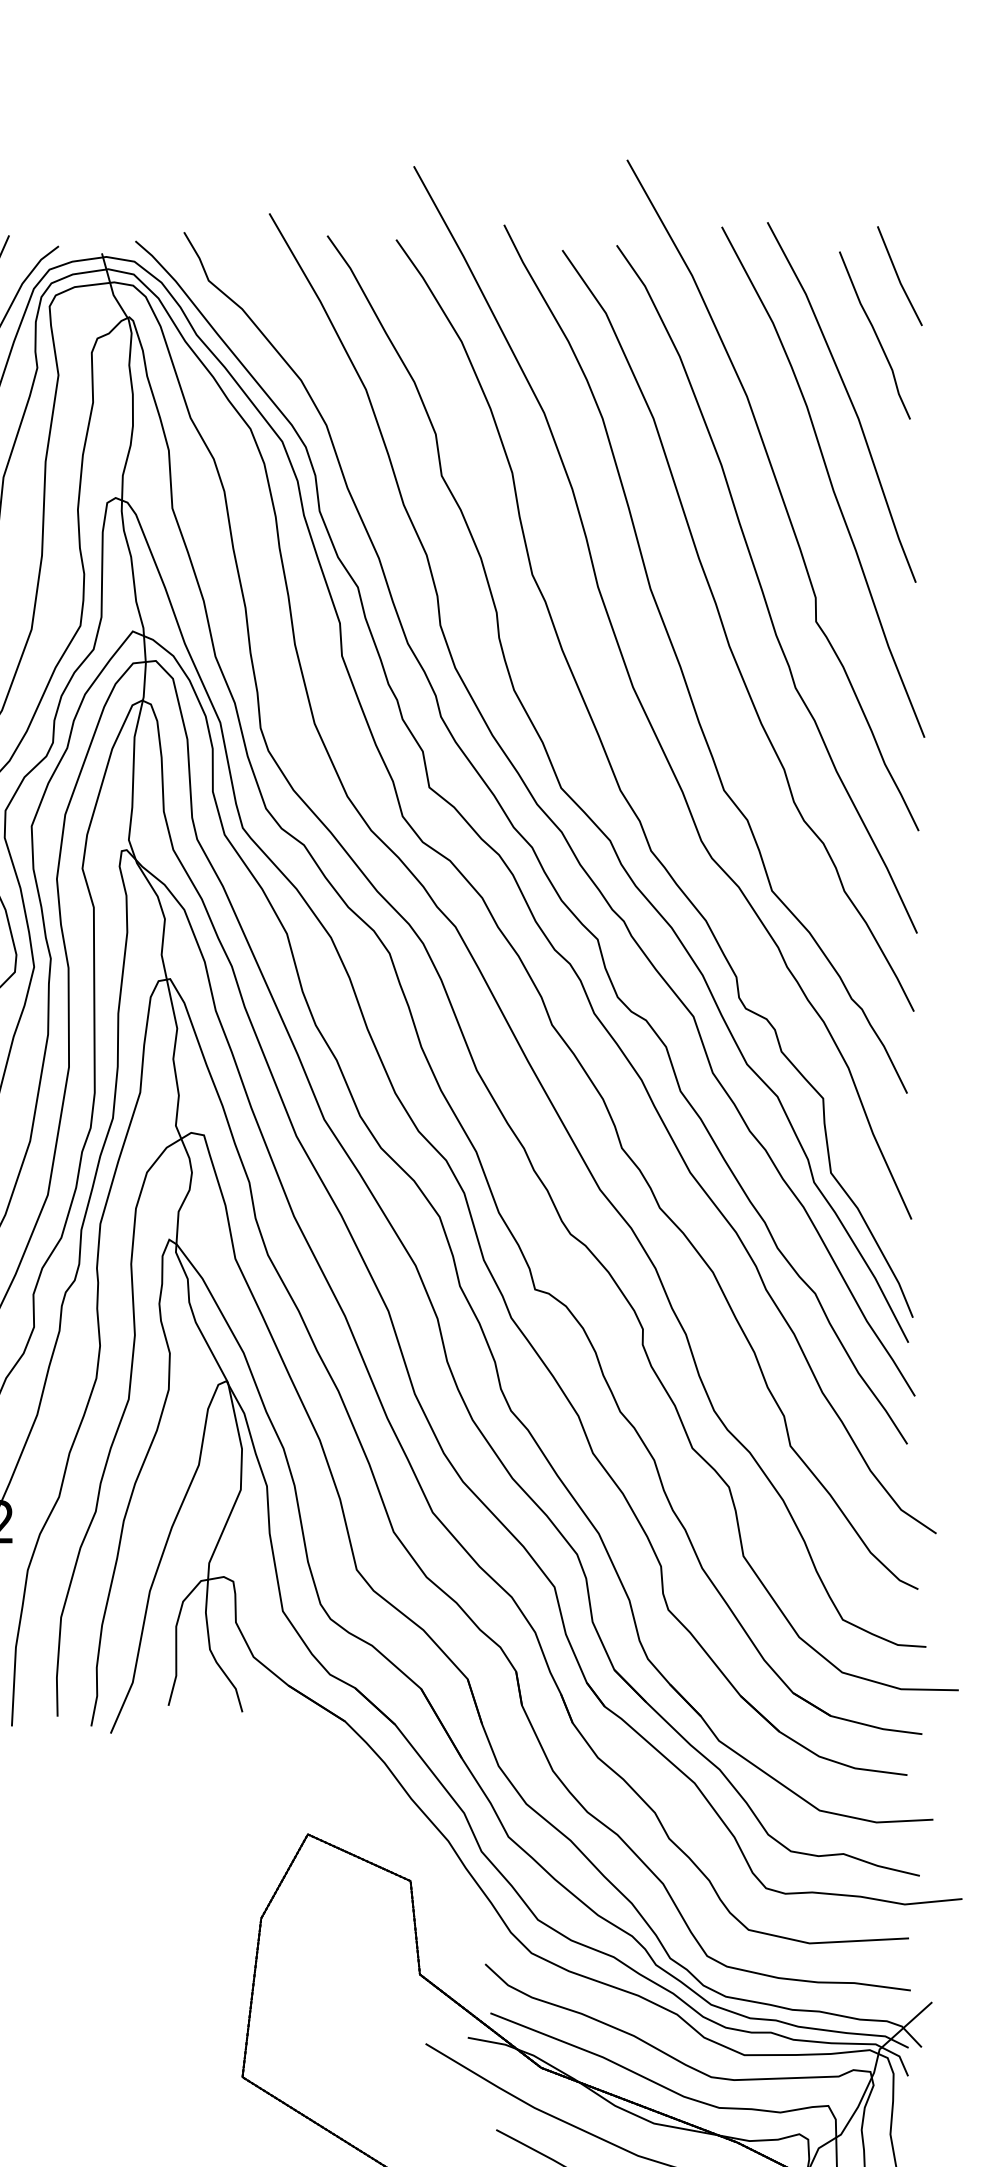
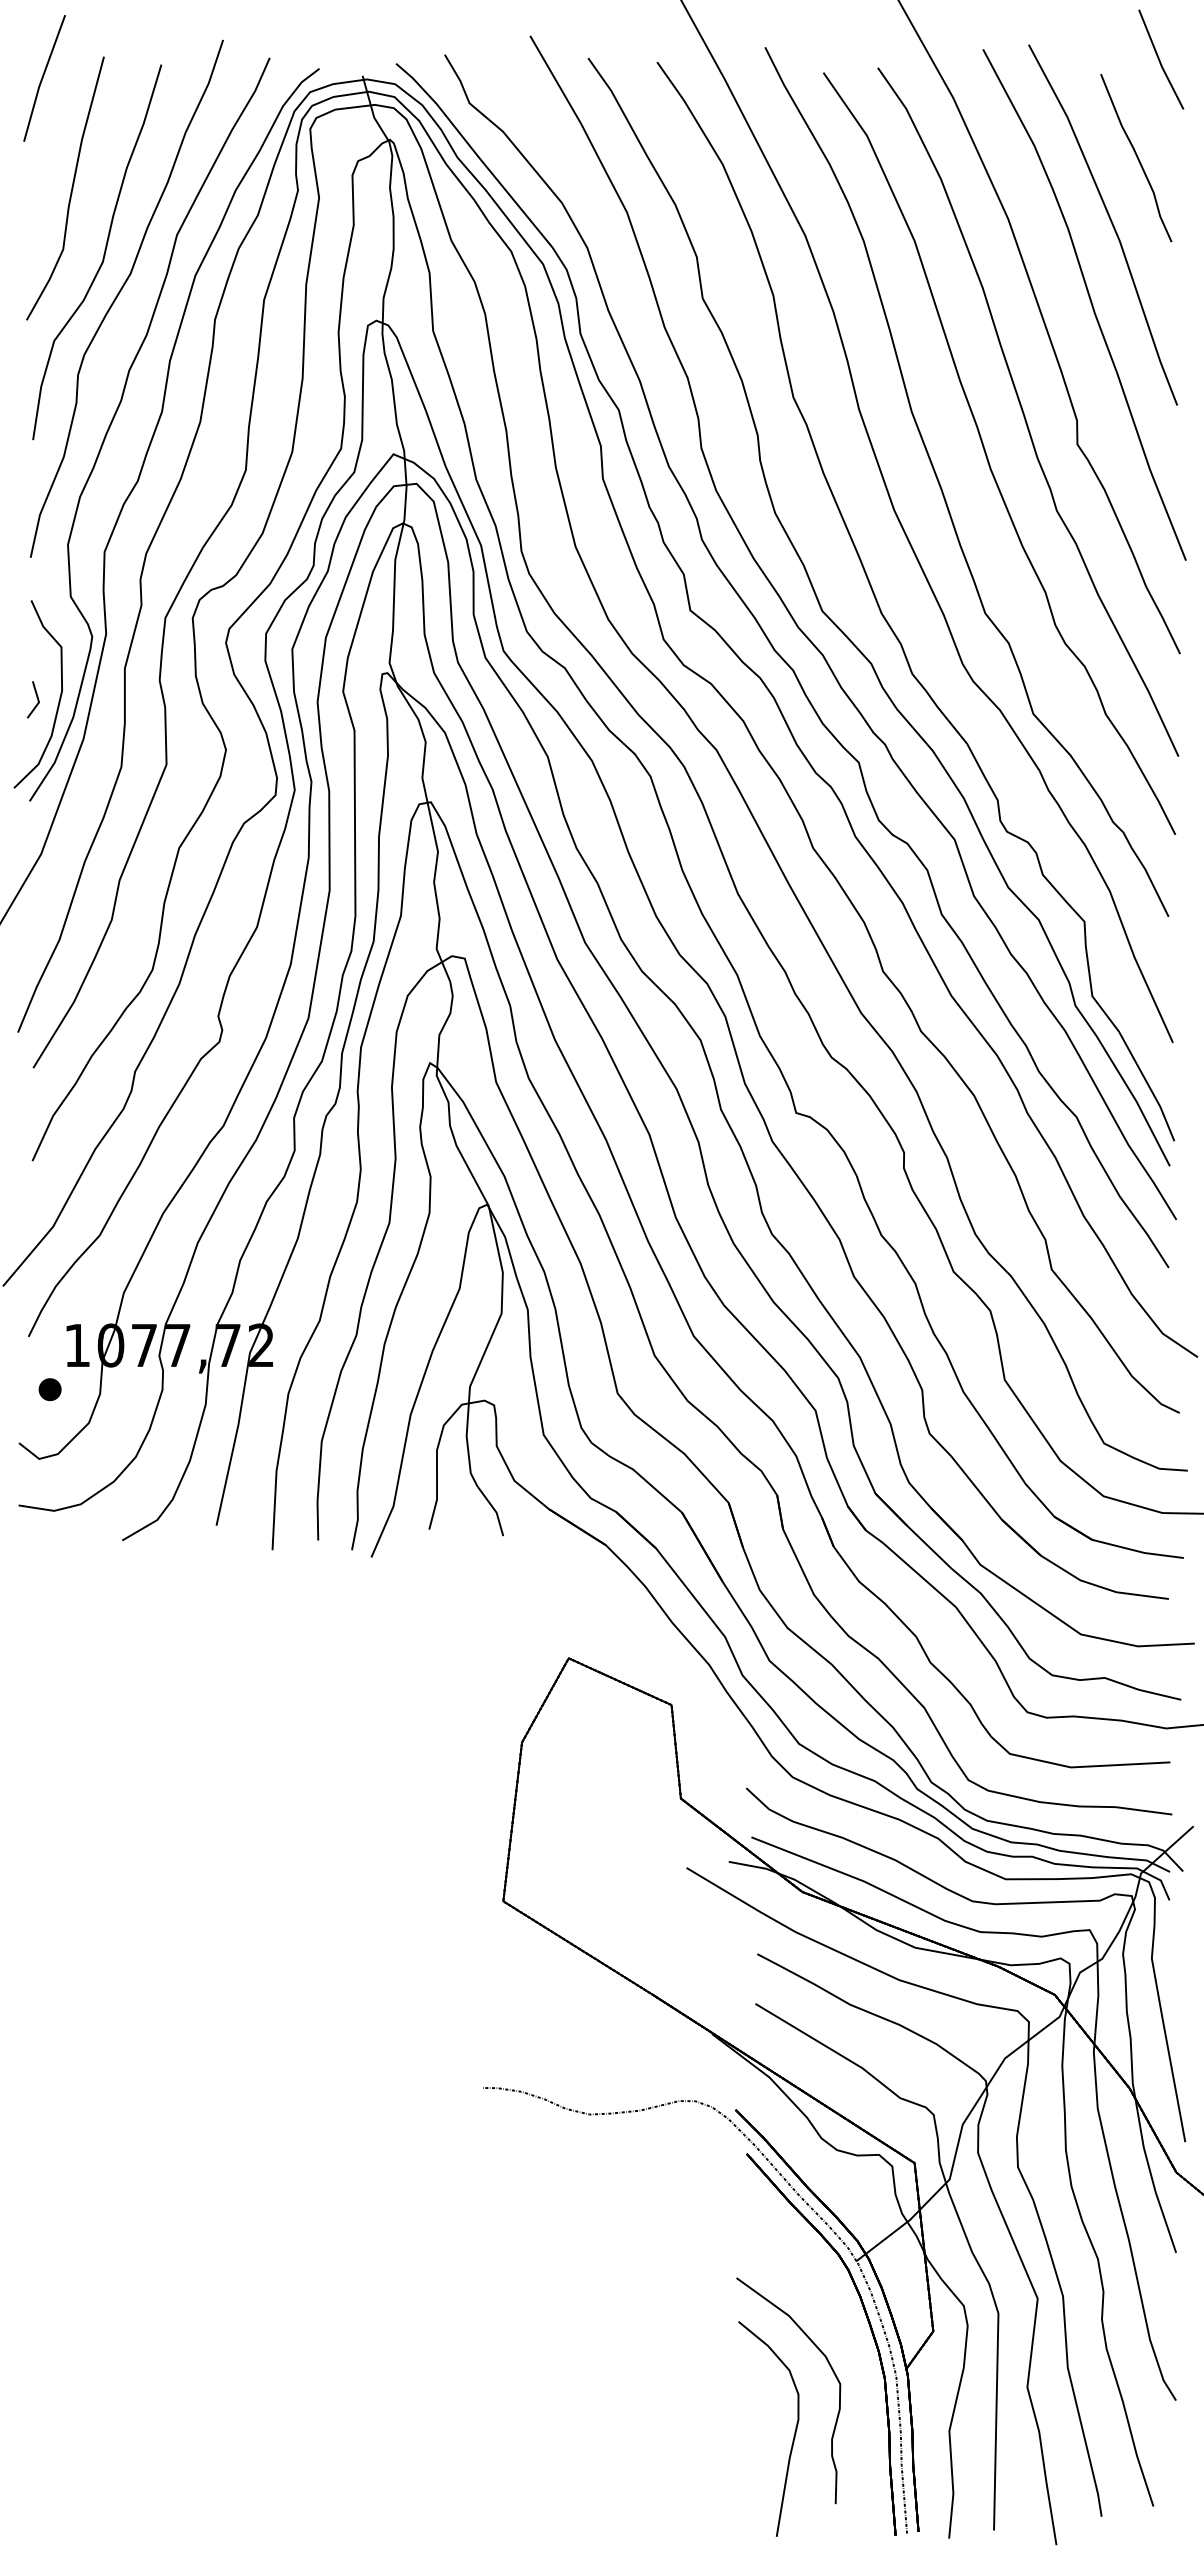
part: (900, 275) -> (1161, 59), moved

